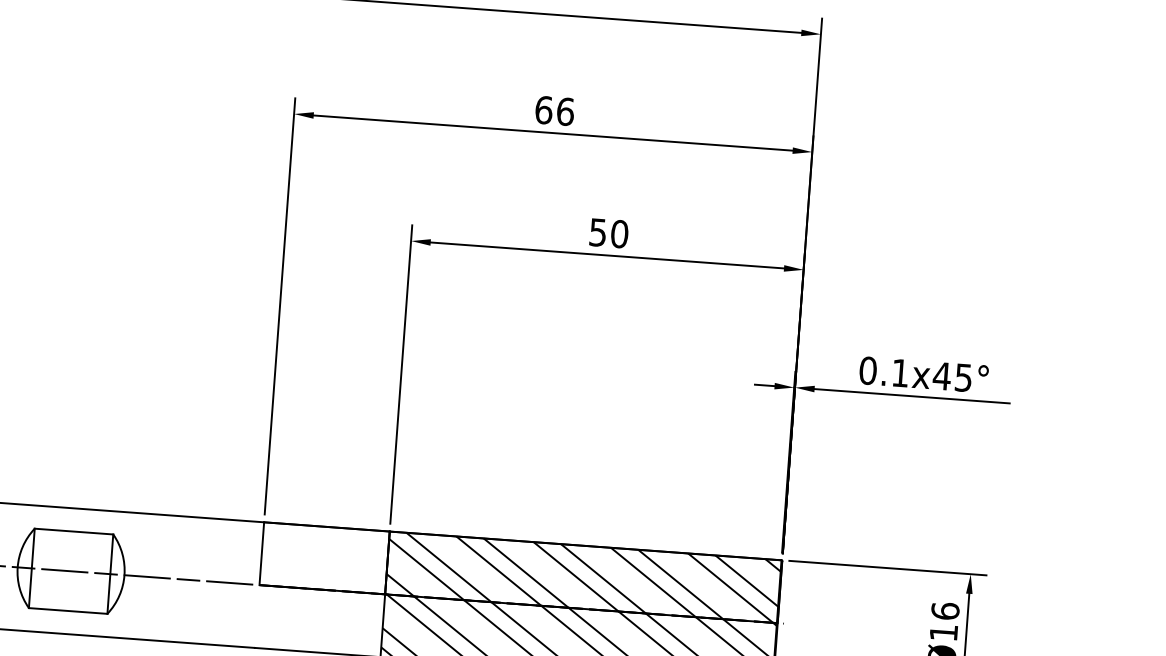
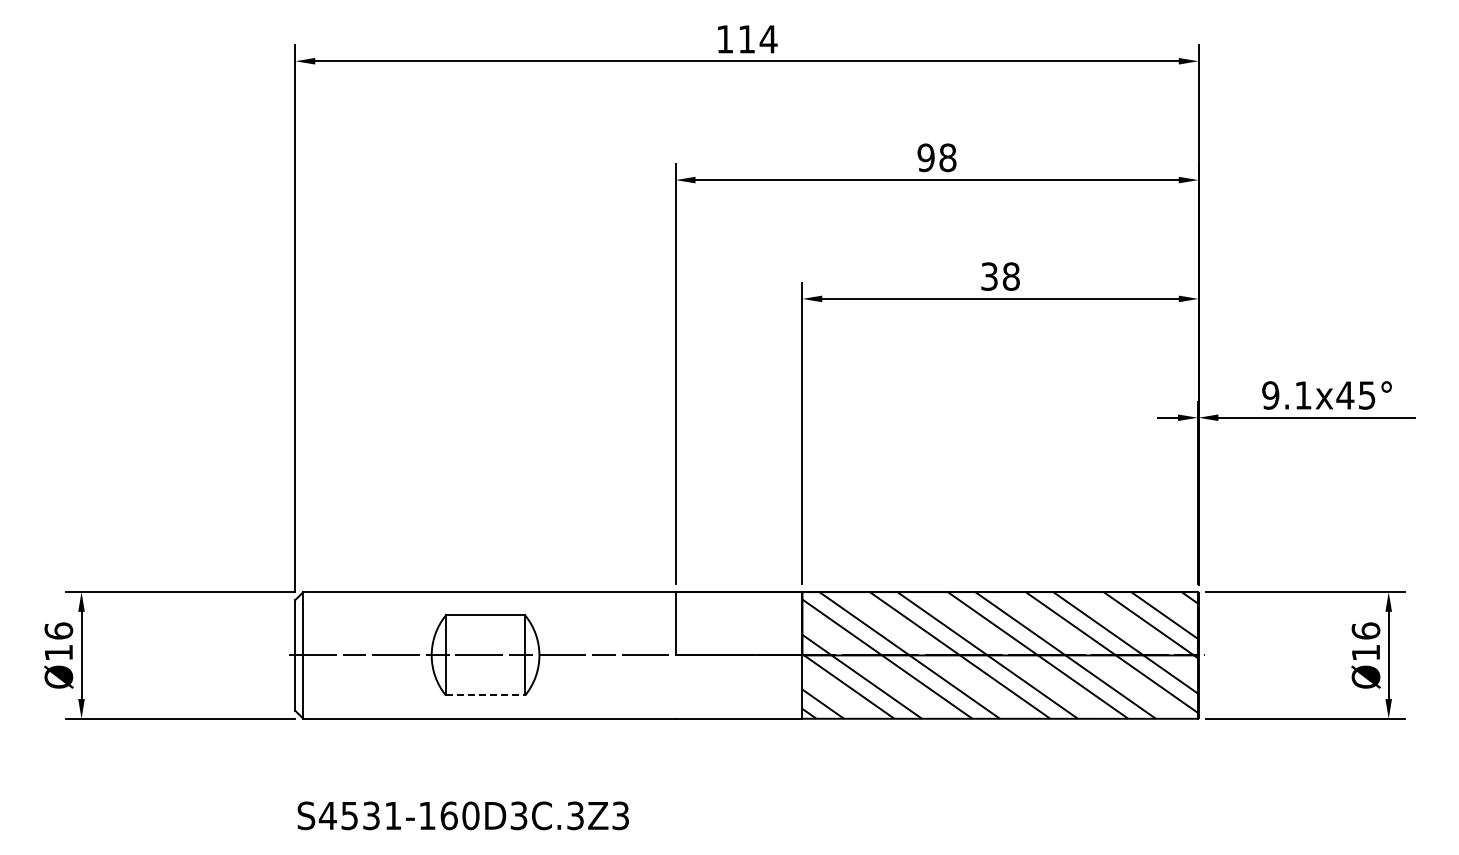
text: (554, 110) -> (936, 157), 66 -> 98
text: (608, 233) -> (1000, 276), 50 -> 38
text: (867, 370) -> (1270, 395), 0.1x45° -> 9.1x45°
line: (68, 610) -> (485, 695), solid -> dashed

